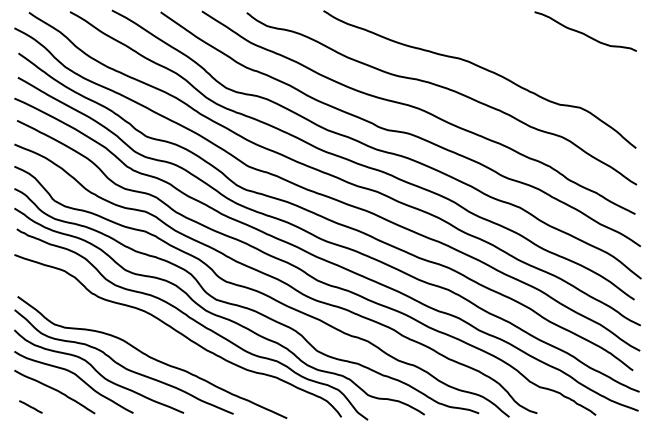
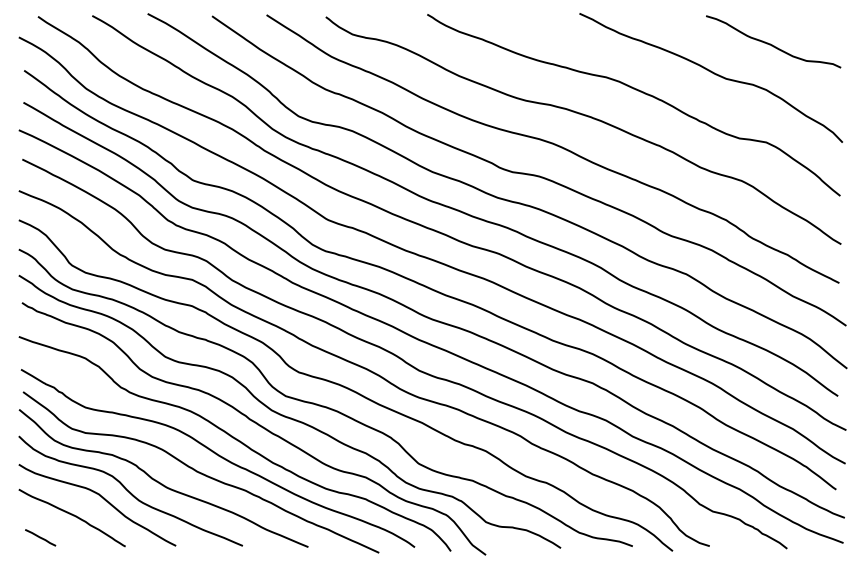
curve: (540, 56) -> (713, 74), added
curve: (165, 345) -> (218, 456), added

